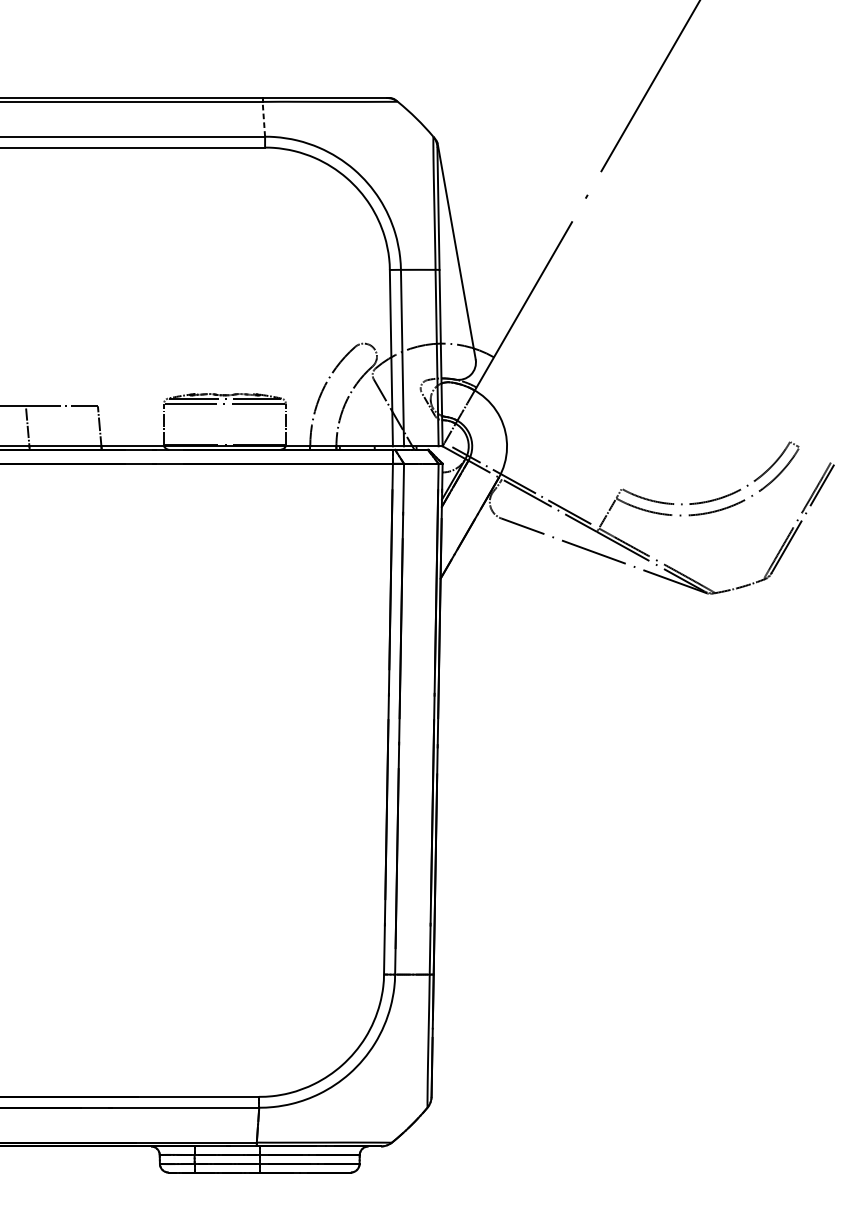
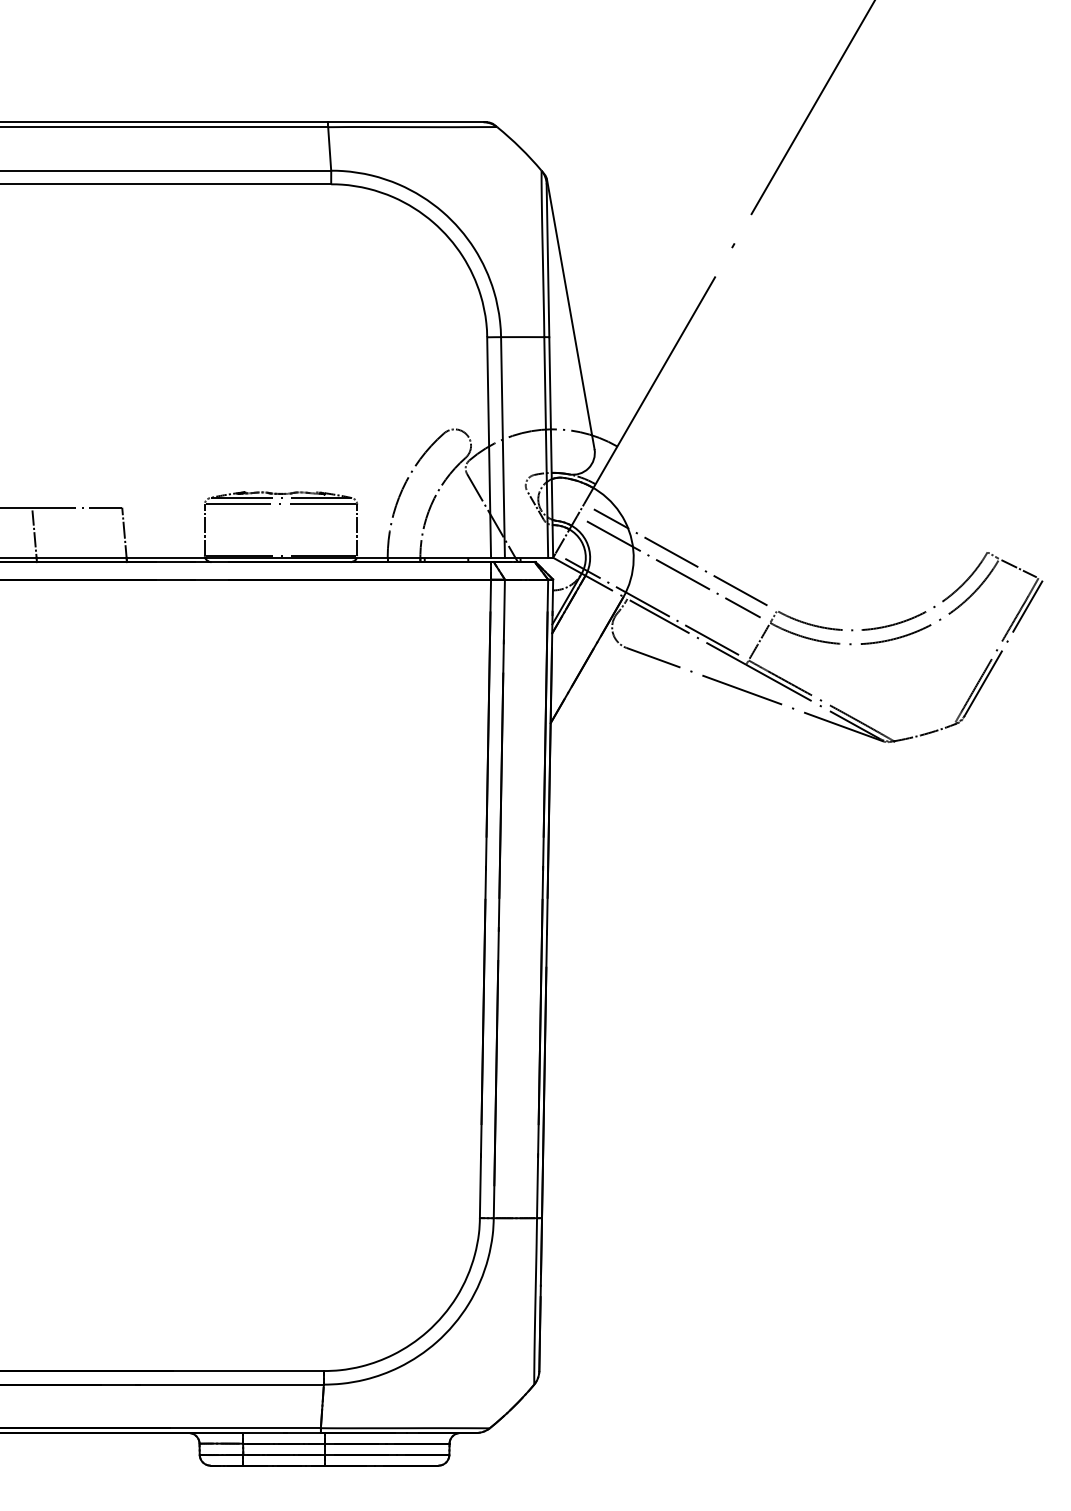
line: (263, 118) -> (329, 148), dashed -> solid
line: (544, 446) -> (680, 557), added
line: (814, 454) -> (1018, 568), added
line: (538, 455) -> (673, 569), added

